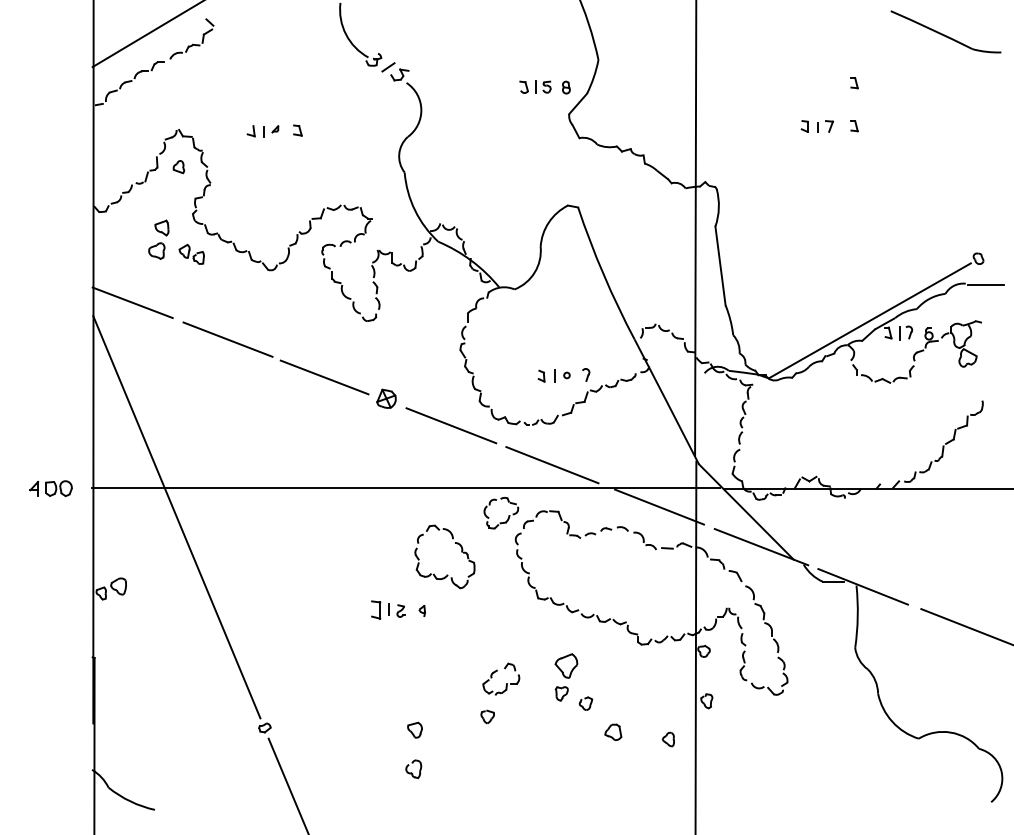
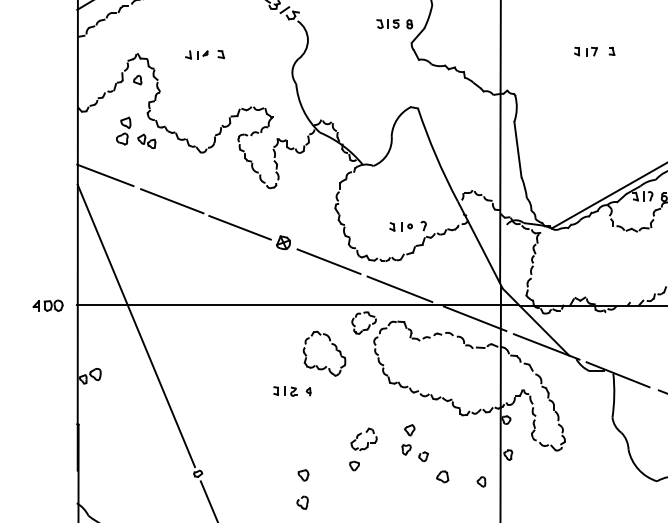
part: (854, 83) -> (611, 21), removed
part: (375, 609) -> (275, 390), size x0.62
part: (566, 665) -> (409, 429), size x0.62

